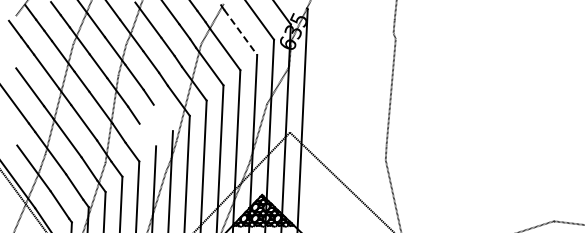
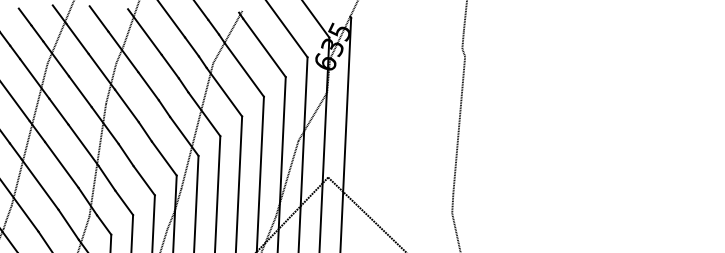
line: (240, 32) -> (264, 47), dashed -> solid
line: (162, 117) -> (163, 158), added
line: (147, 134) -> (143, 180), added

